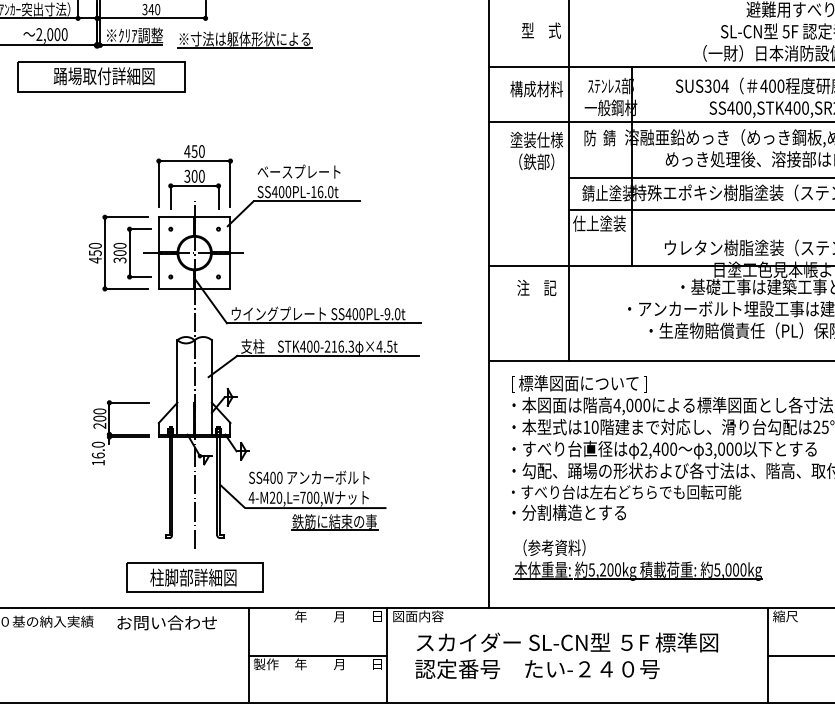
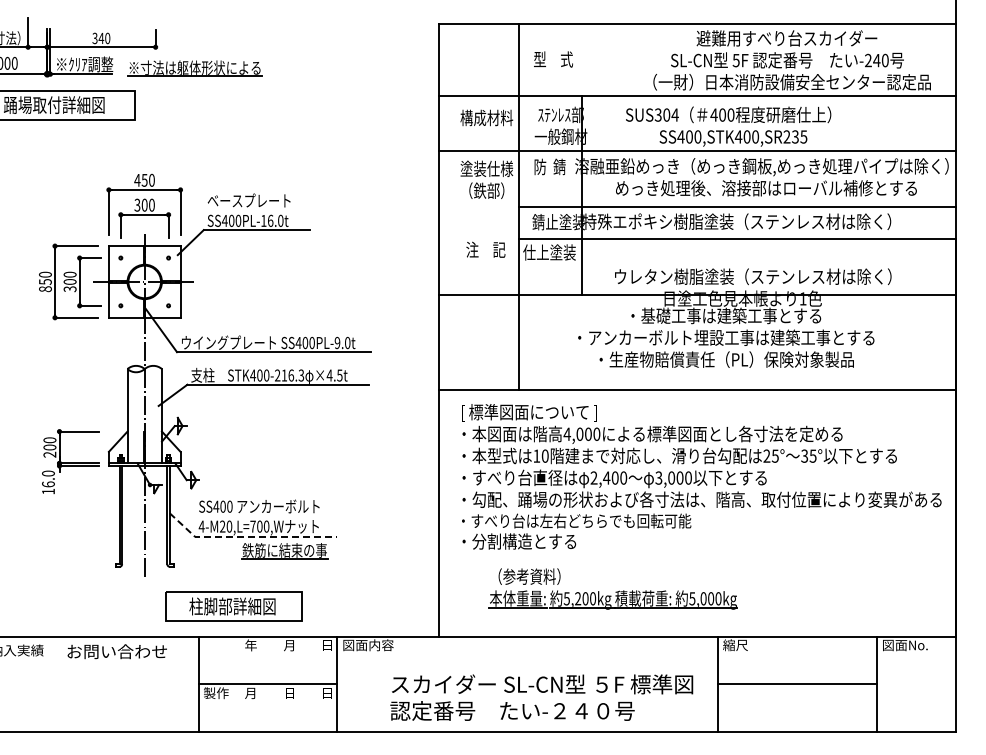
text: (541, 30) -> (553, 59), moved
text: (95, 260) -> (45, 289), 450 -> 850
text: (536, 287) -> (485, 249), moved
line: (297, 507) -> (247, 536), solid -> dashed
part: (637, 559) -> (612, 588), moved
part: (194, 577) -> (233, 606), moved
text: (566, 655) -> (541, 697), moved
text: (300, 664) -> (250, 693), 年 -> 月
text: (338, 664) -> (288, 693), 月 -> 日

